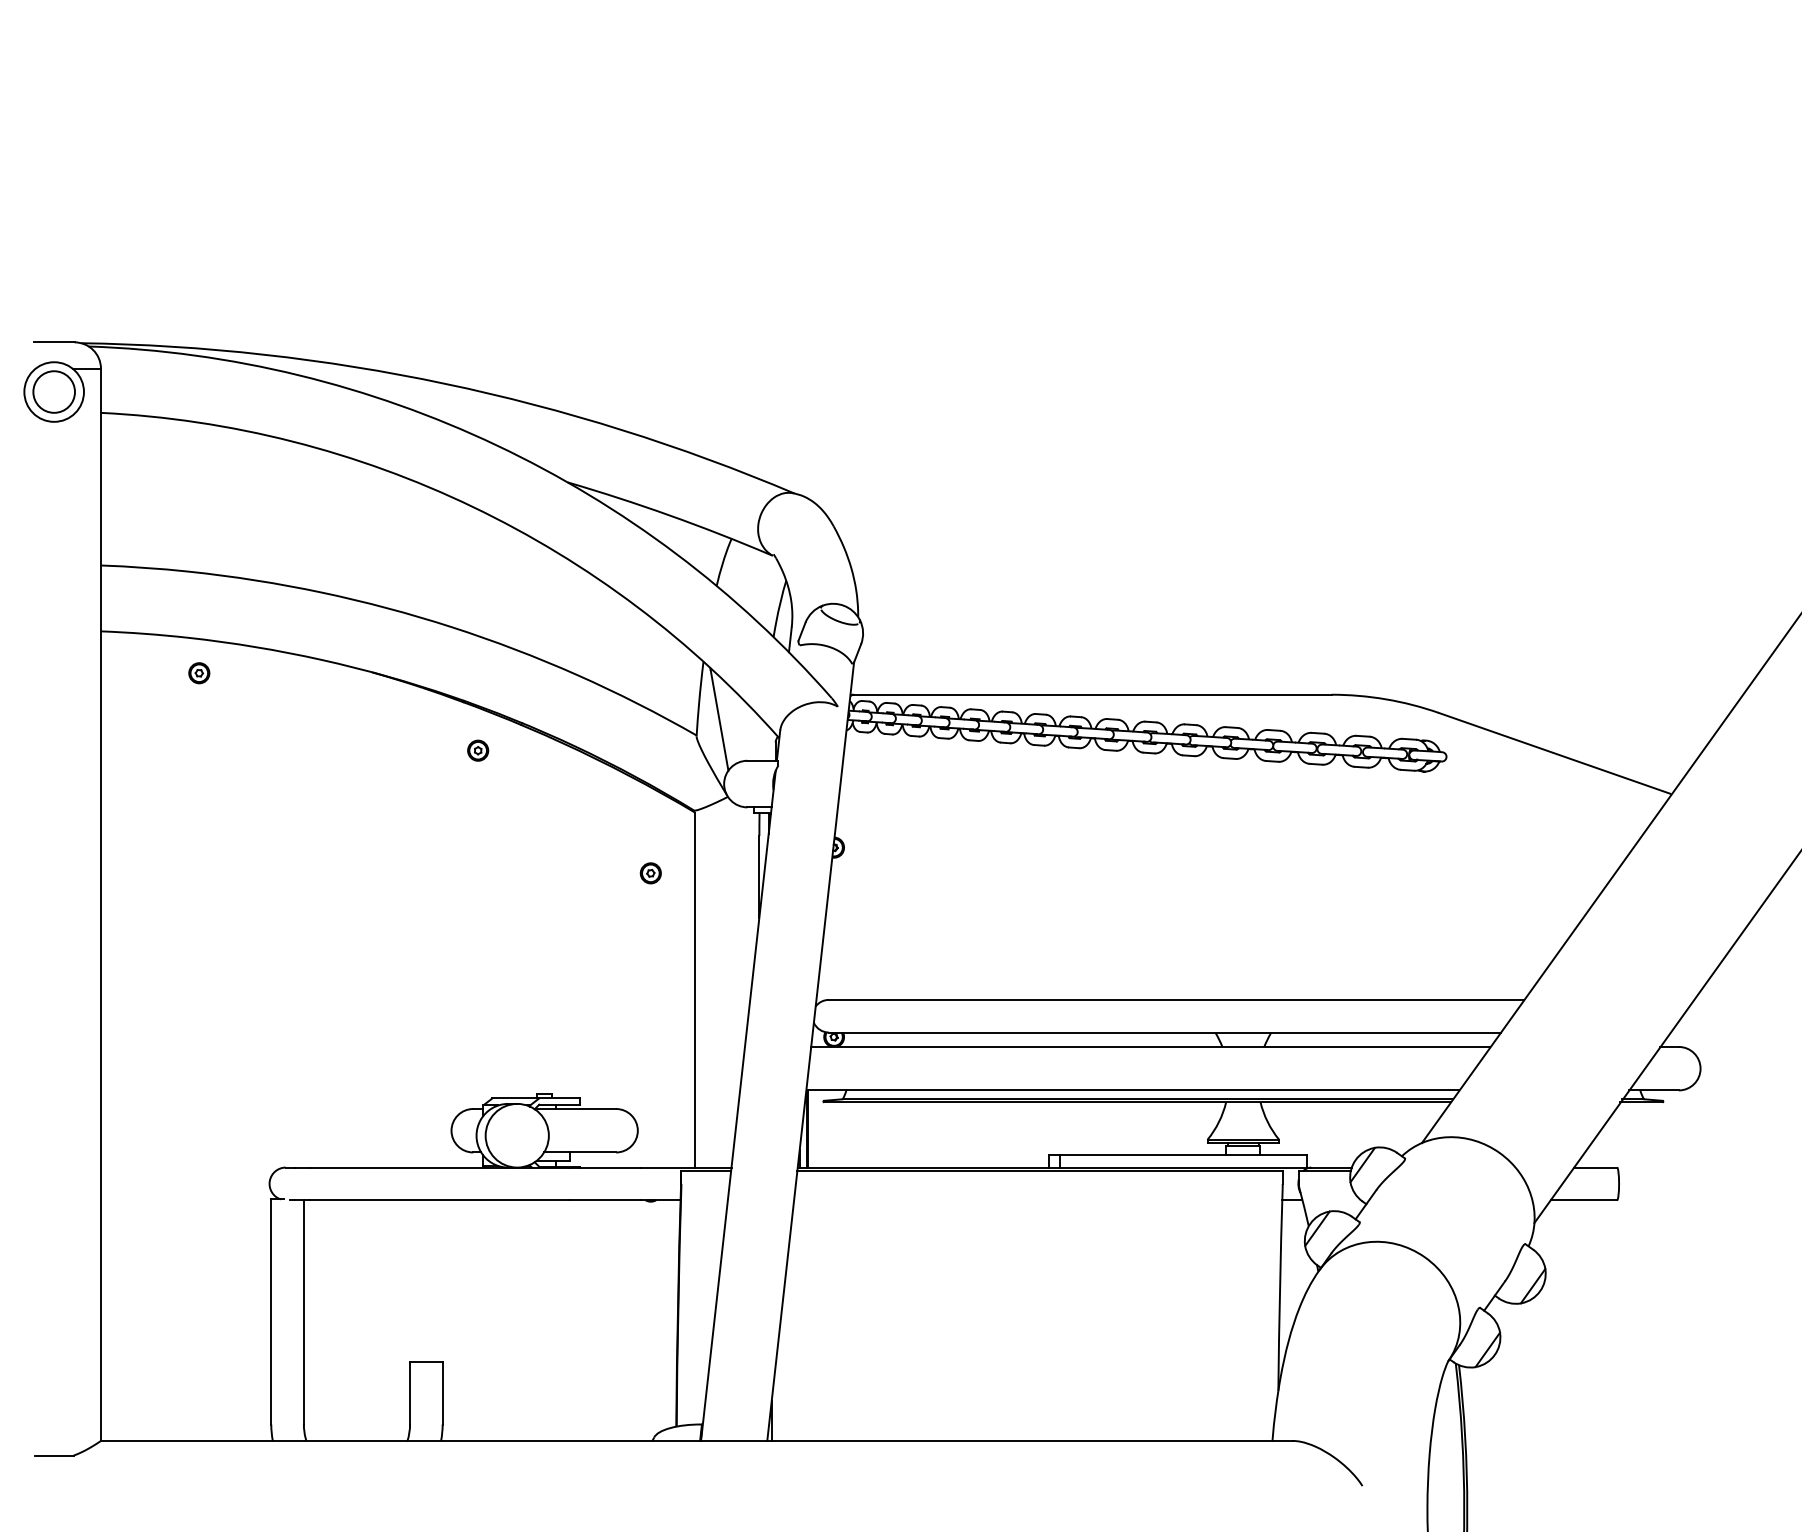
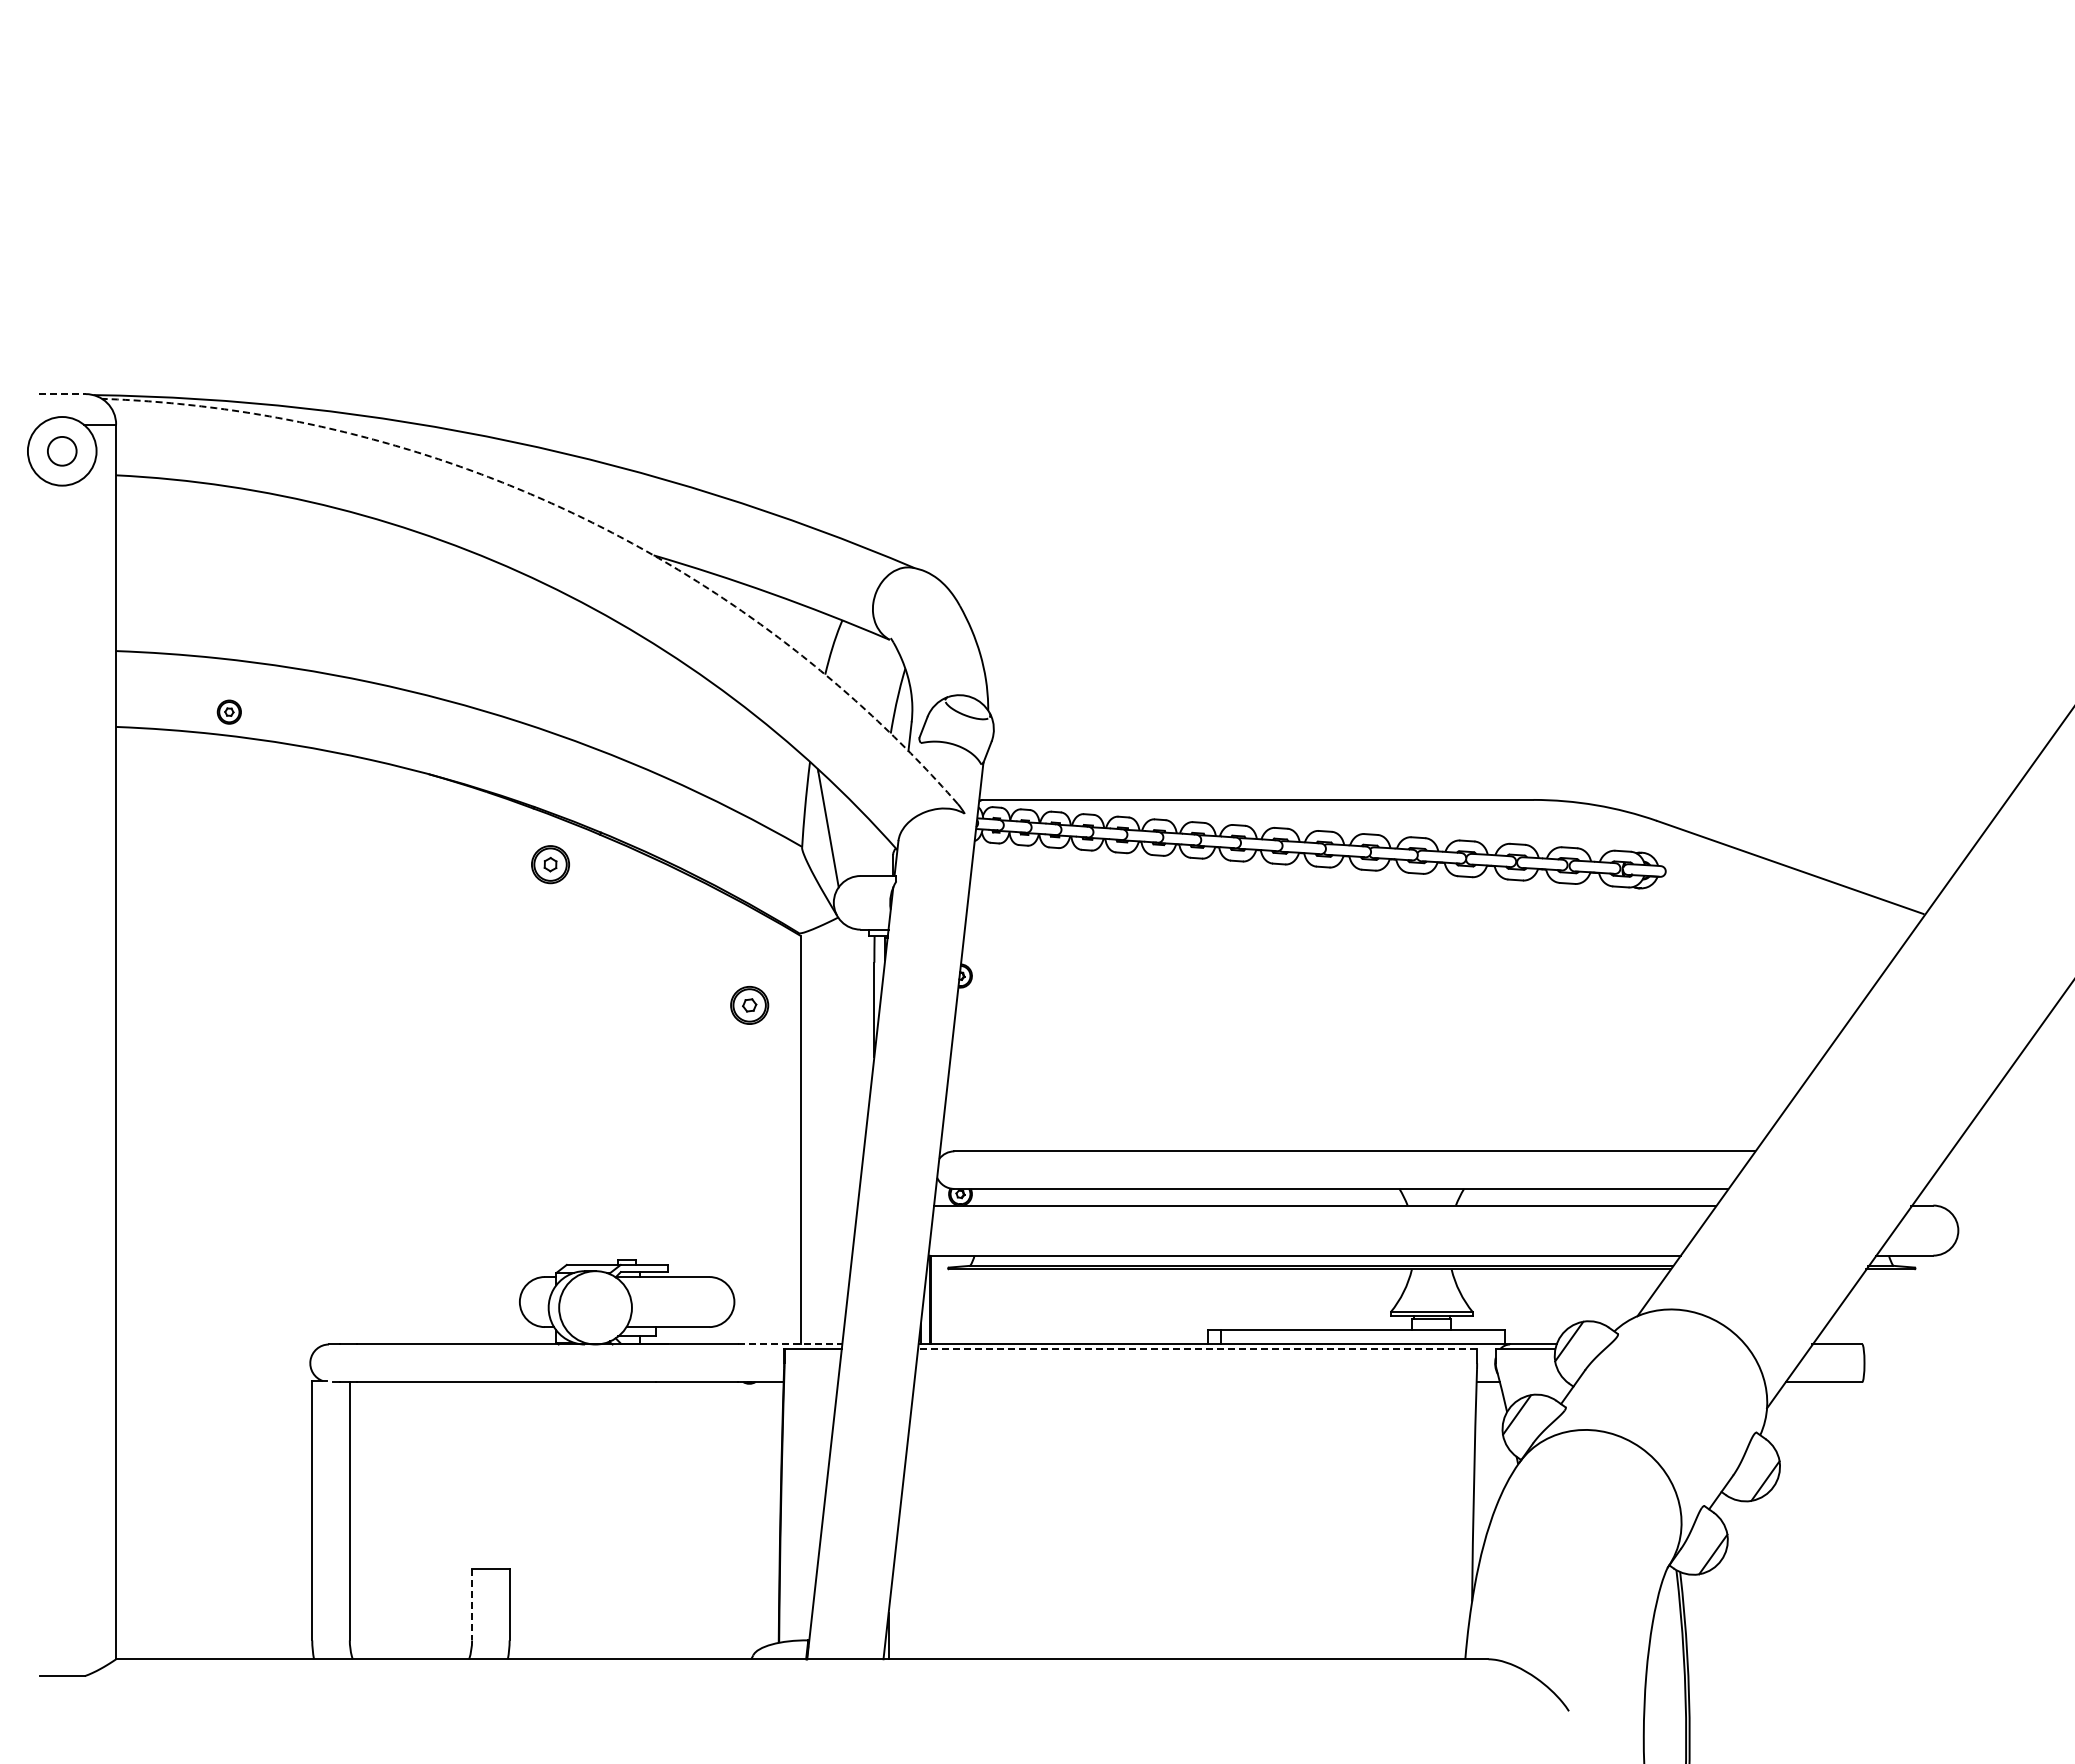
line: (54, 342) -> (62, 394), solid -> dashed
circle: (54, 392) -> (62, 451), size x0.6
arc: (496, 445) -> (571, 512), solid -> dashed
part: (198, 672) -> (228, 711), moved
part: (478, 749) -> (550, 863), size x1.6
part: (650, 873) -> (748, 1005), size x1.6
line: (686, 1167) -> (790, 1344), solid -> dashed
line: (1039, 1171) -> (1197, 1348), solid -> dashed
line: (410, 1393) -> (472, 1604), solid -> dashed

